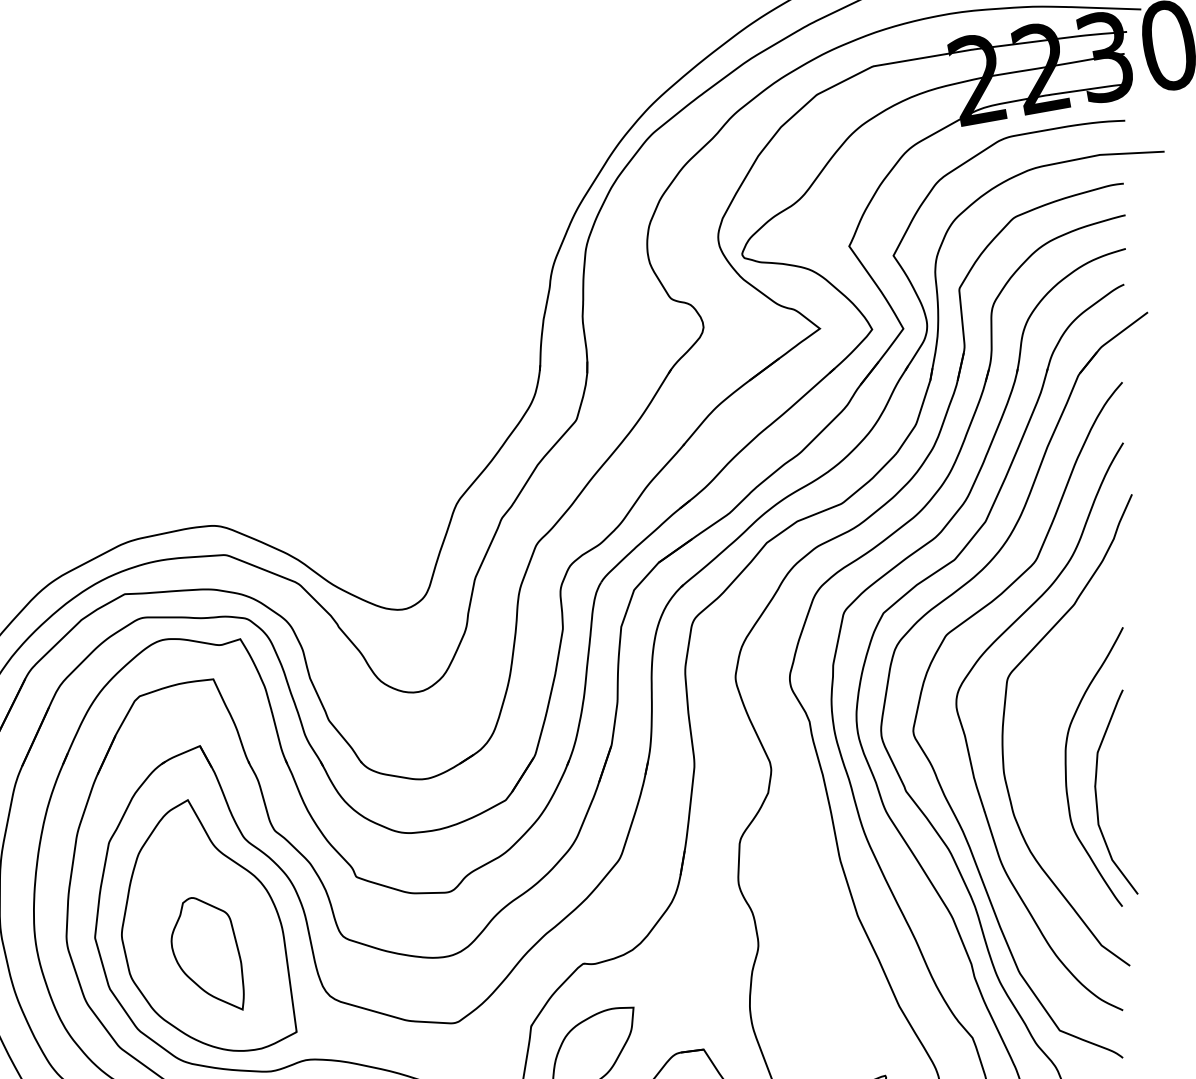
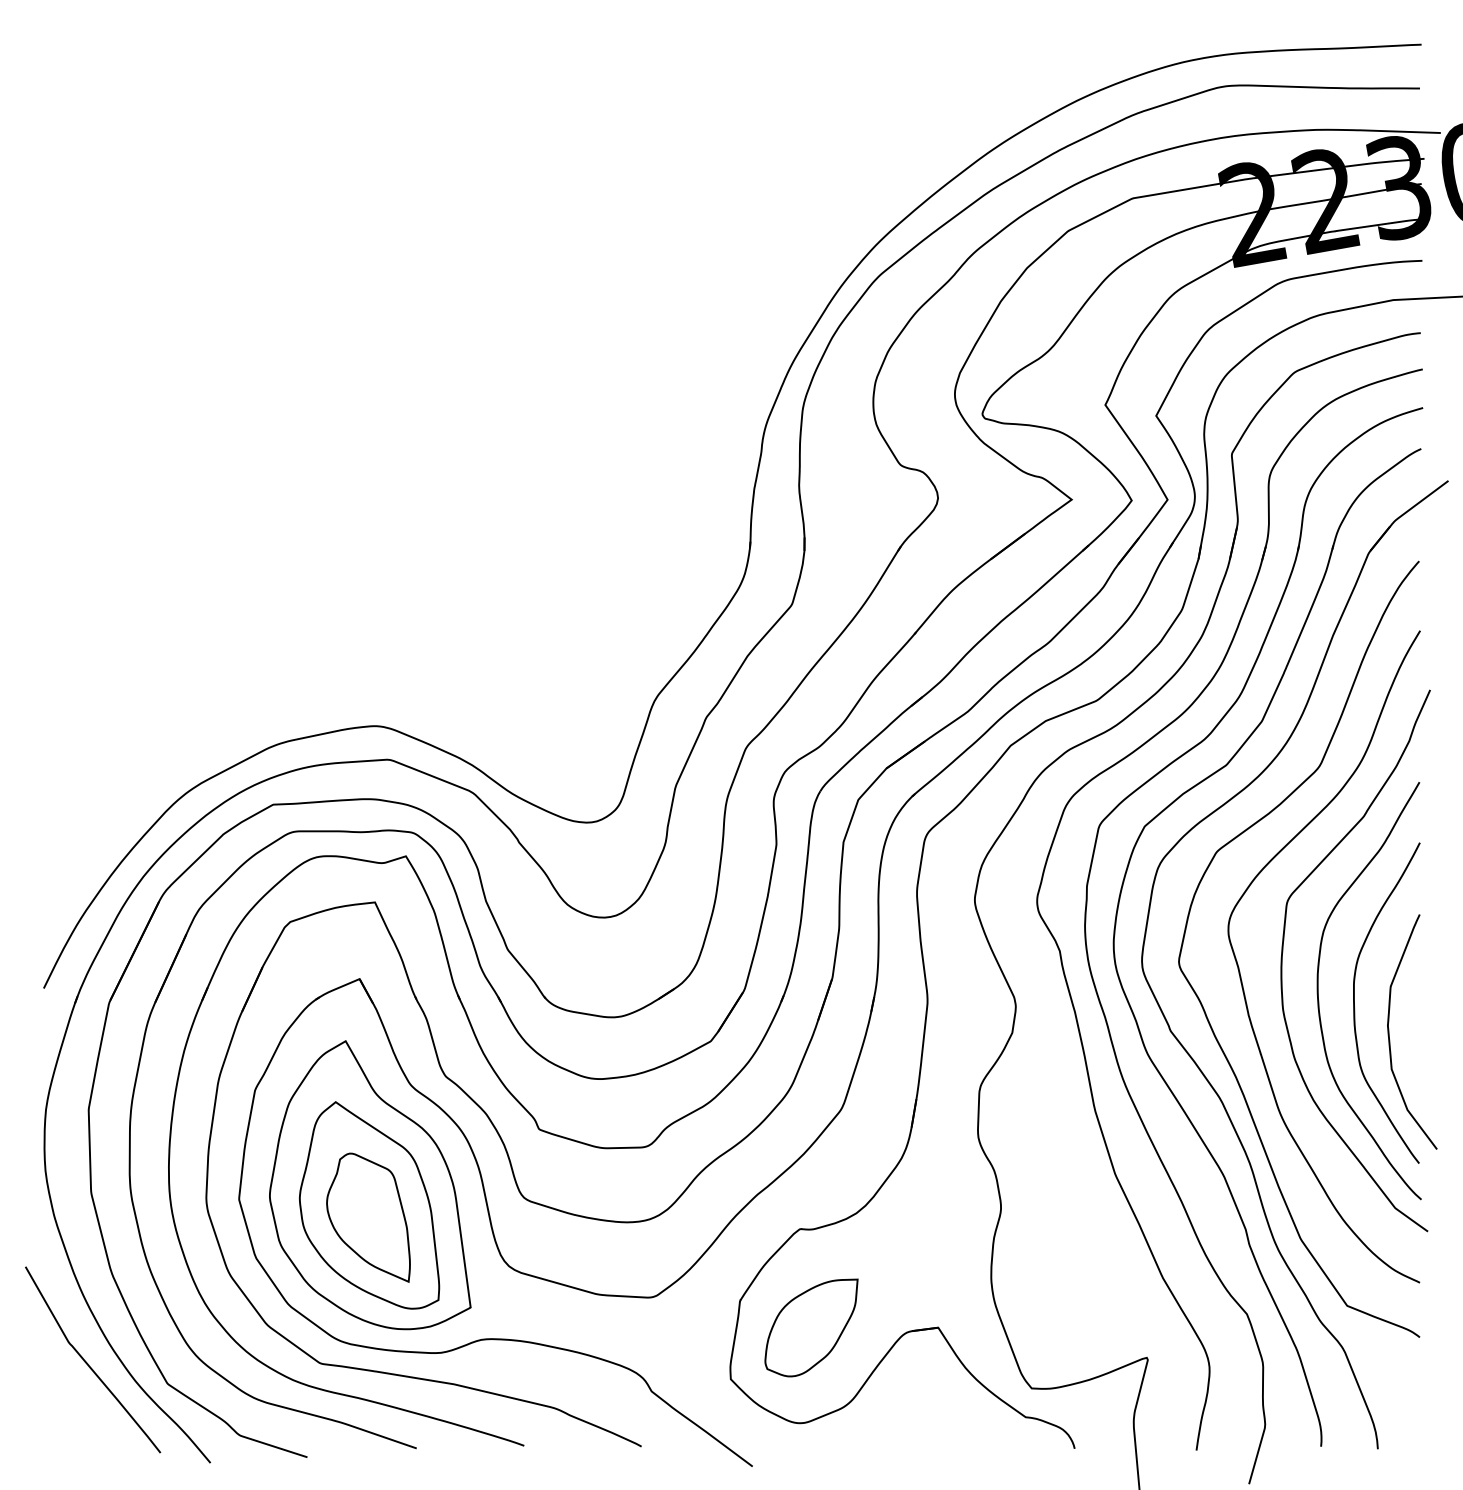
curve: (1035, 764) -> (1319, 1000), added
part: (208, 943) -> (369, 1205), added

